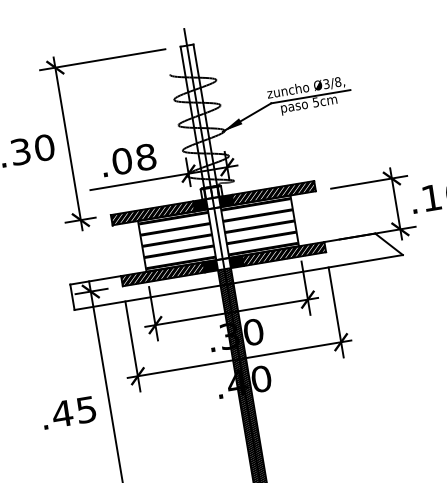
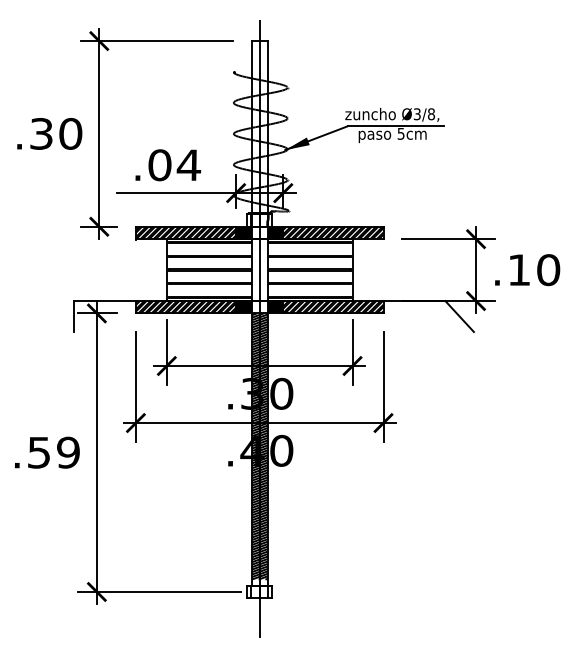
text: (145, 157) -> (188, 165), .08 -> .04
line: (238, 282) -> (273, 332), removed
text: (74, 411) -> (53, 452), .45 -> .59

